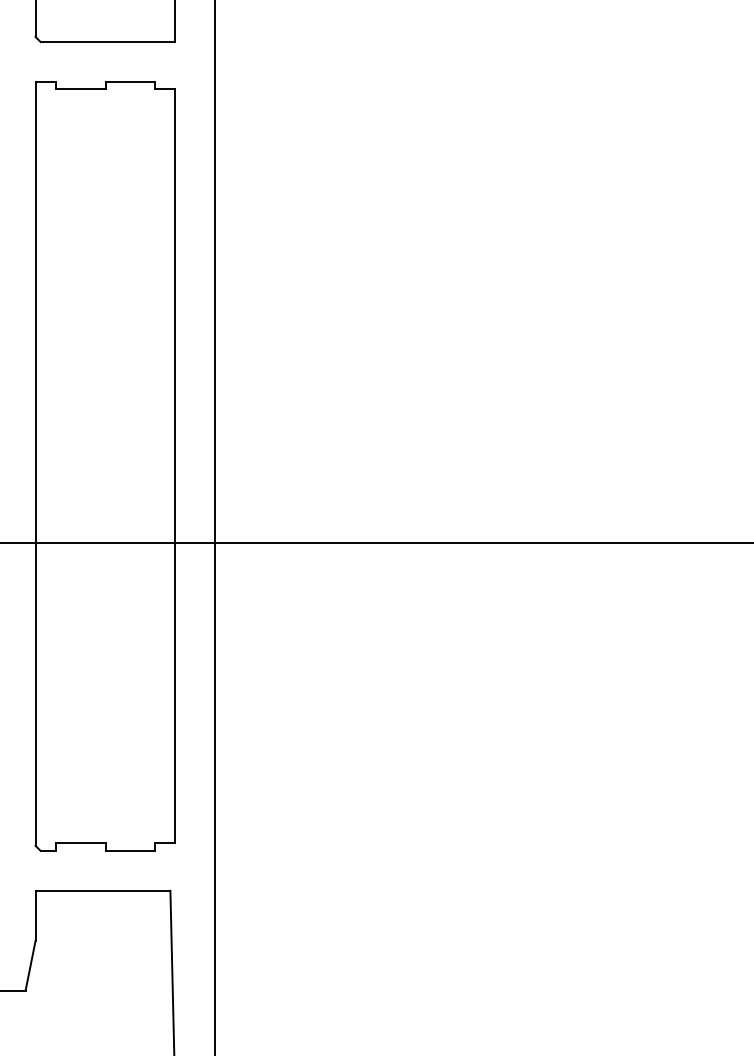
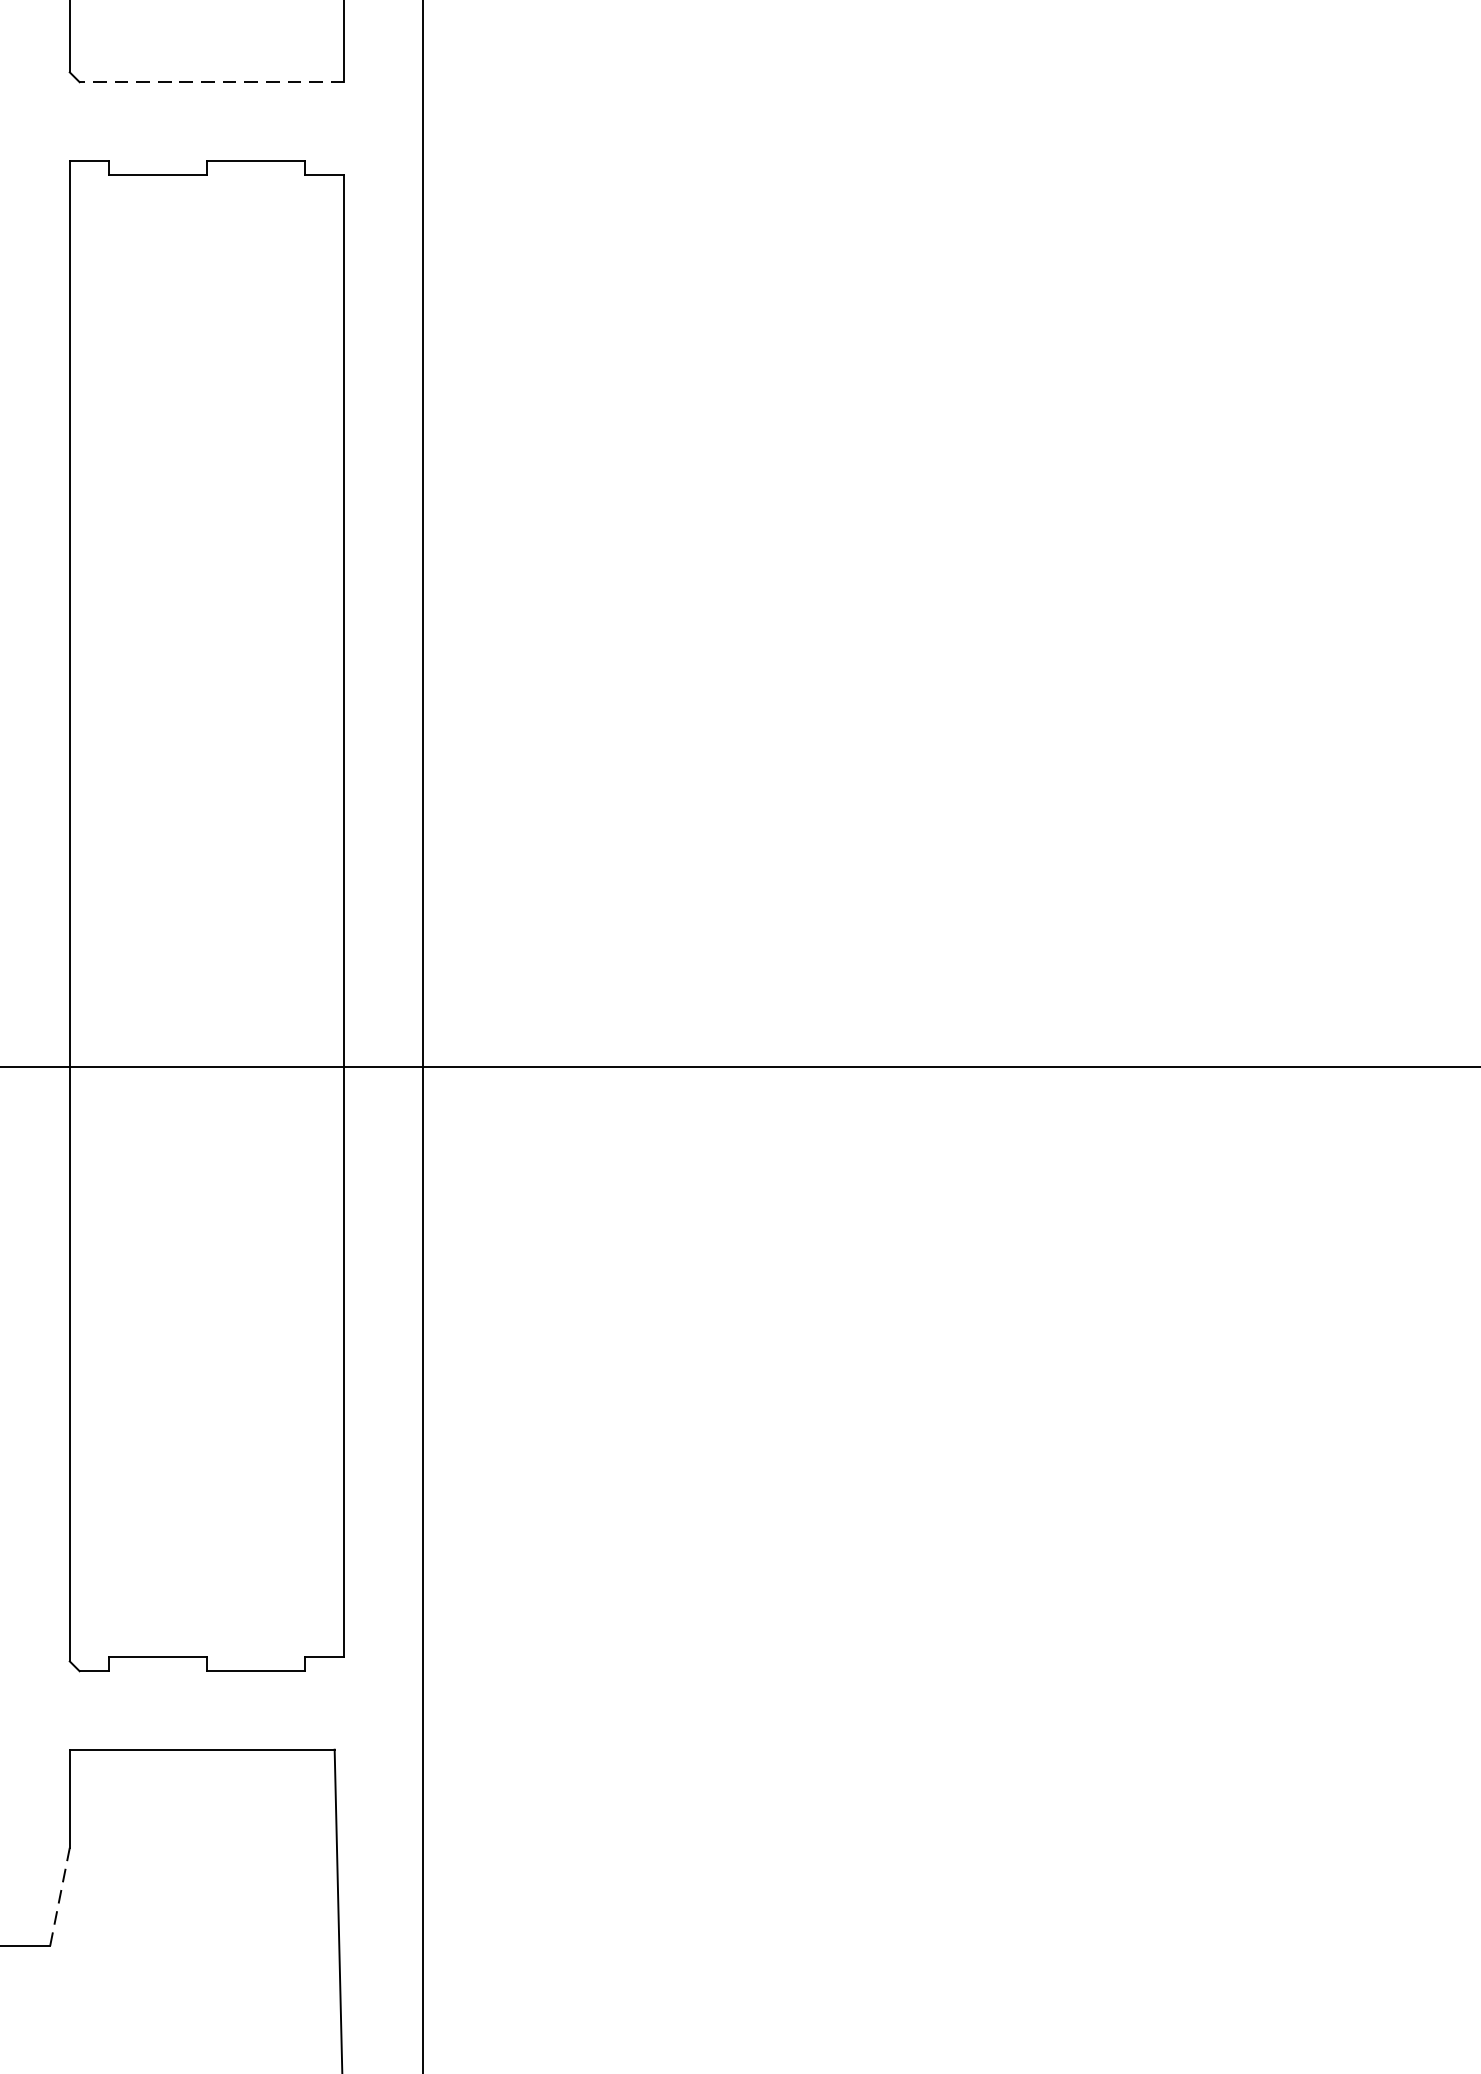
line: (107, 41) -> (211, 81), solid -> dashed
line: (30, 965) -> (59, 1896), solid -> dashed

